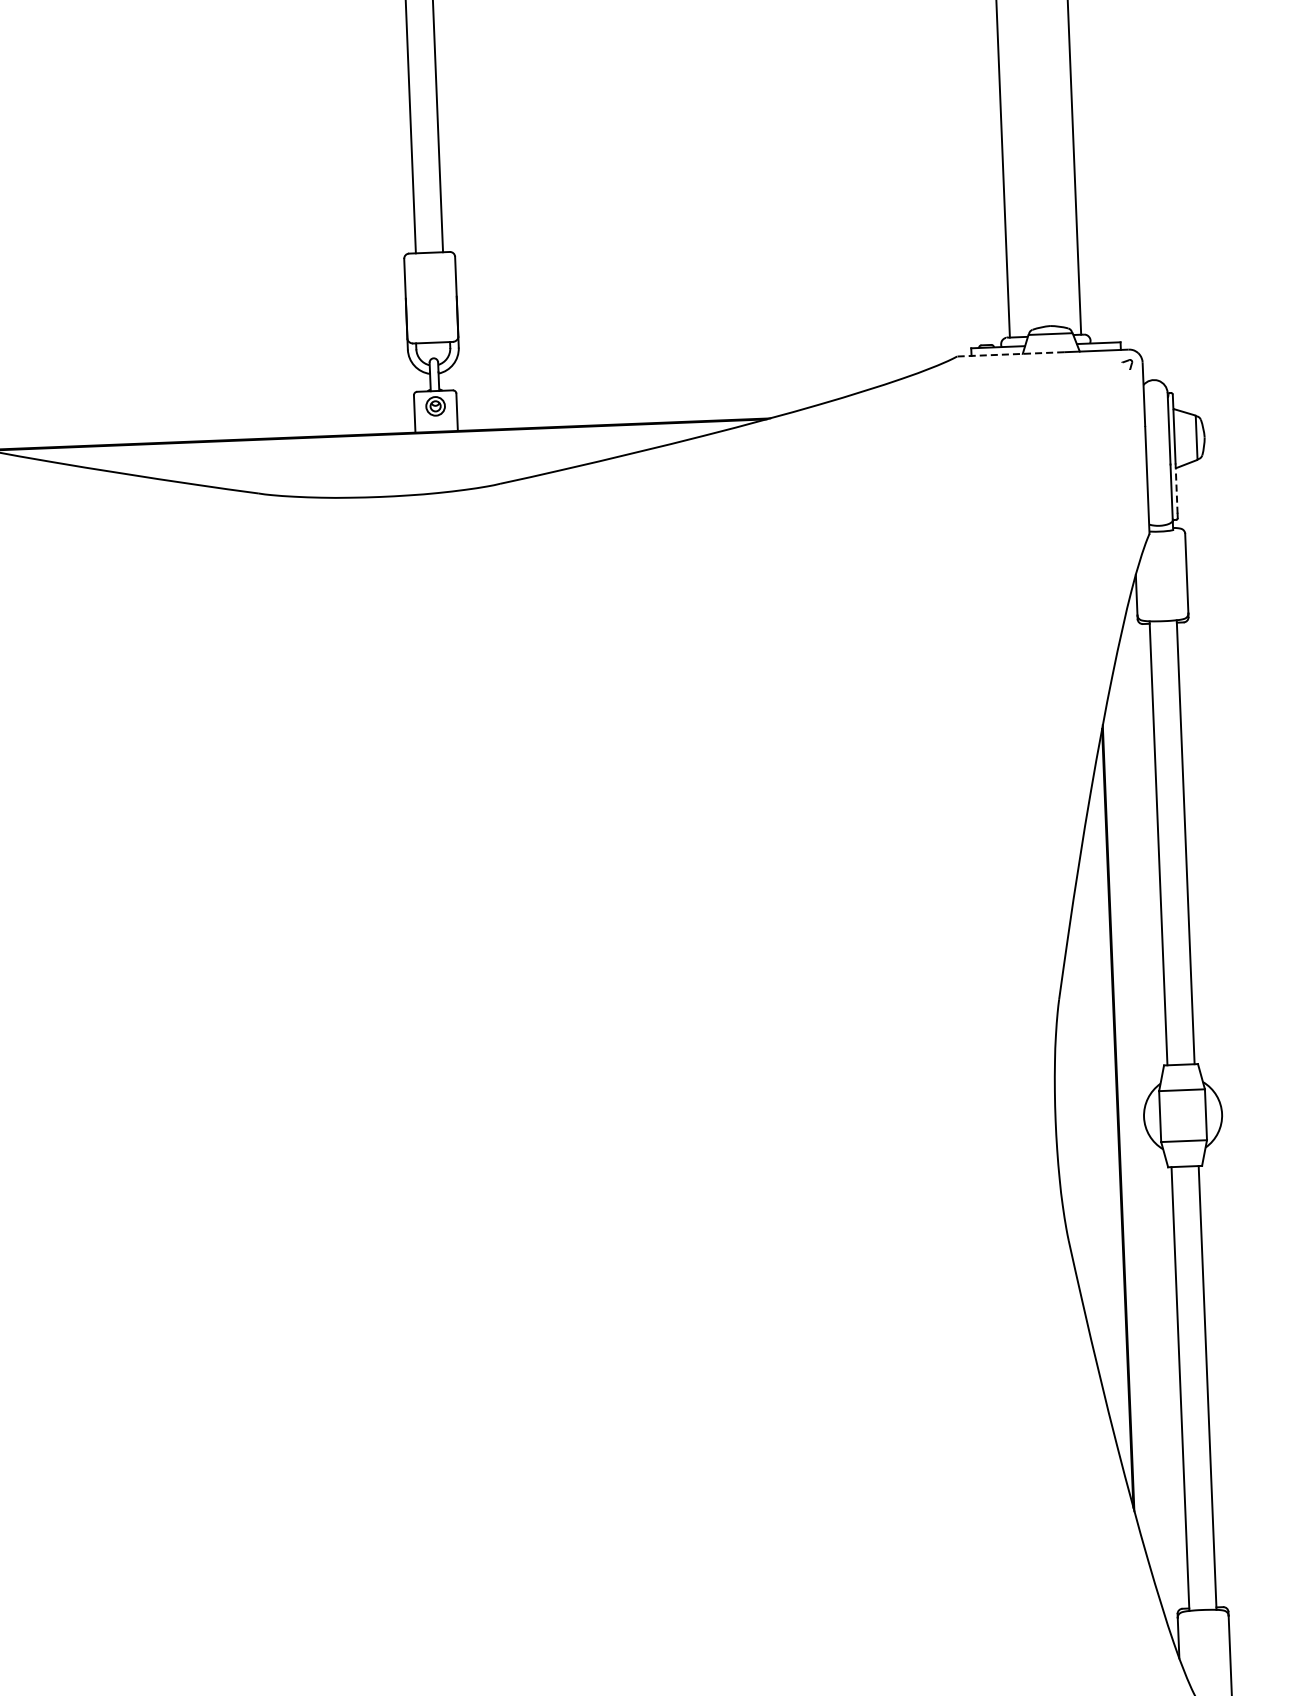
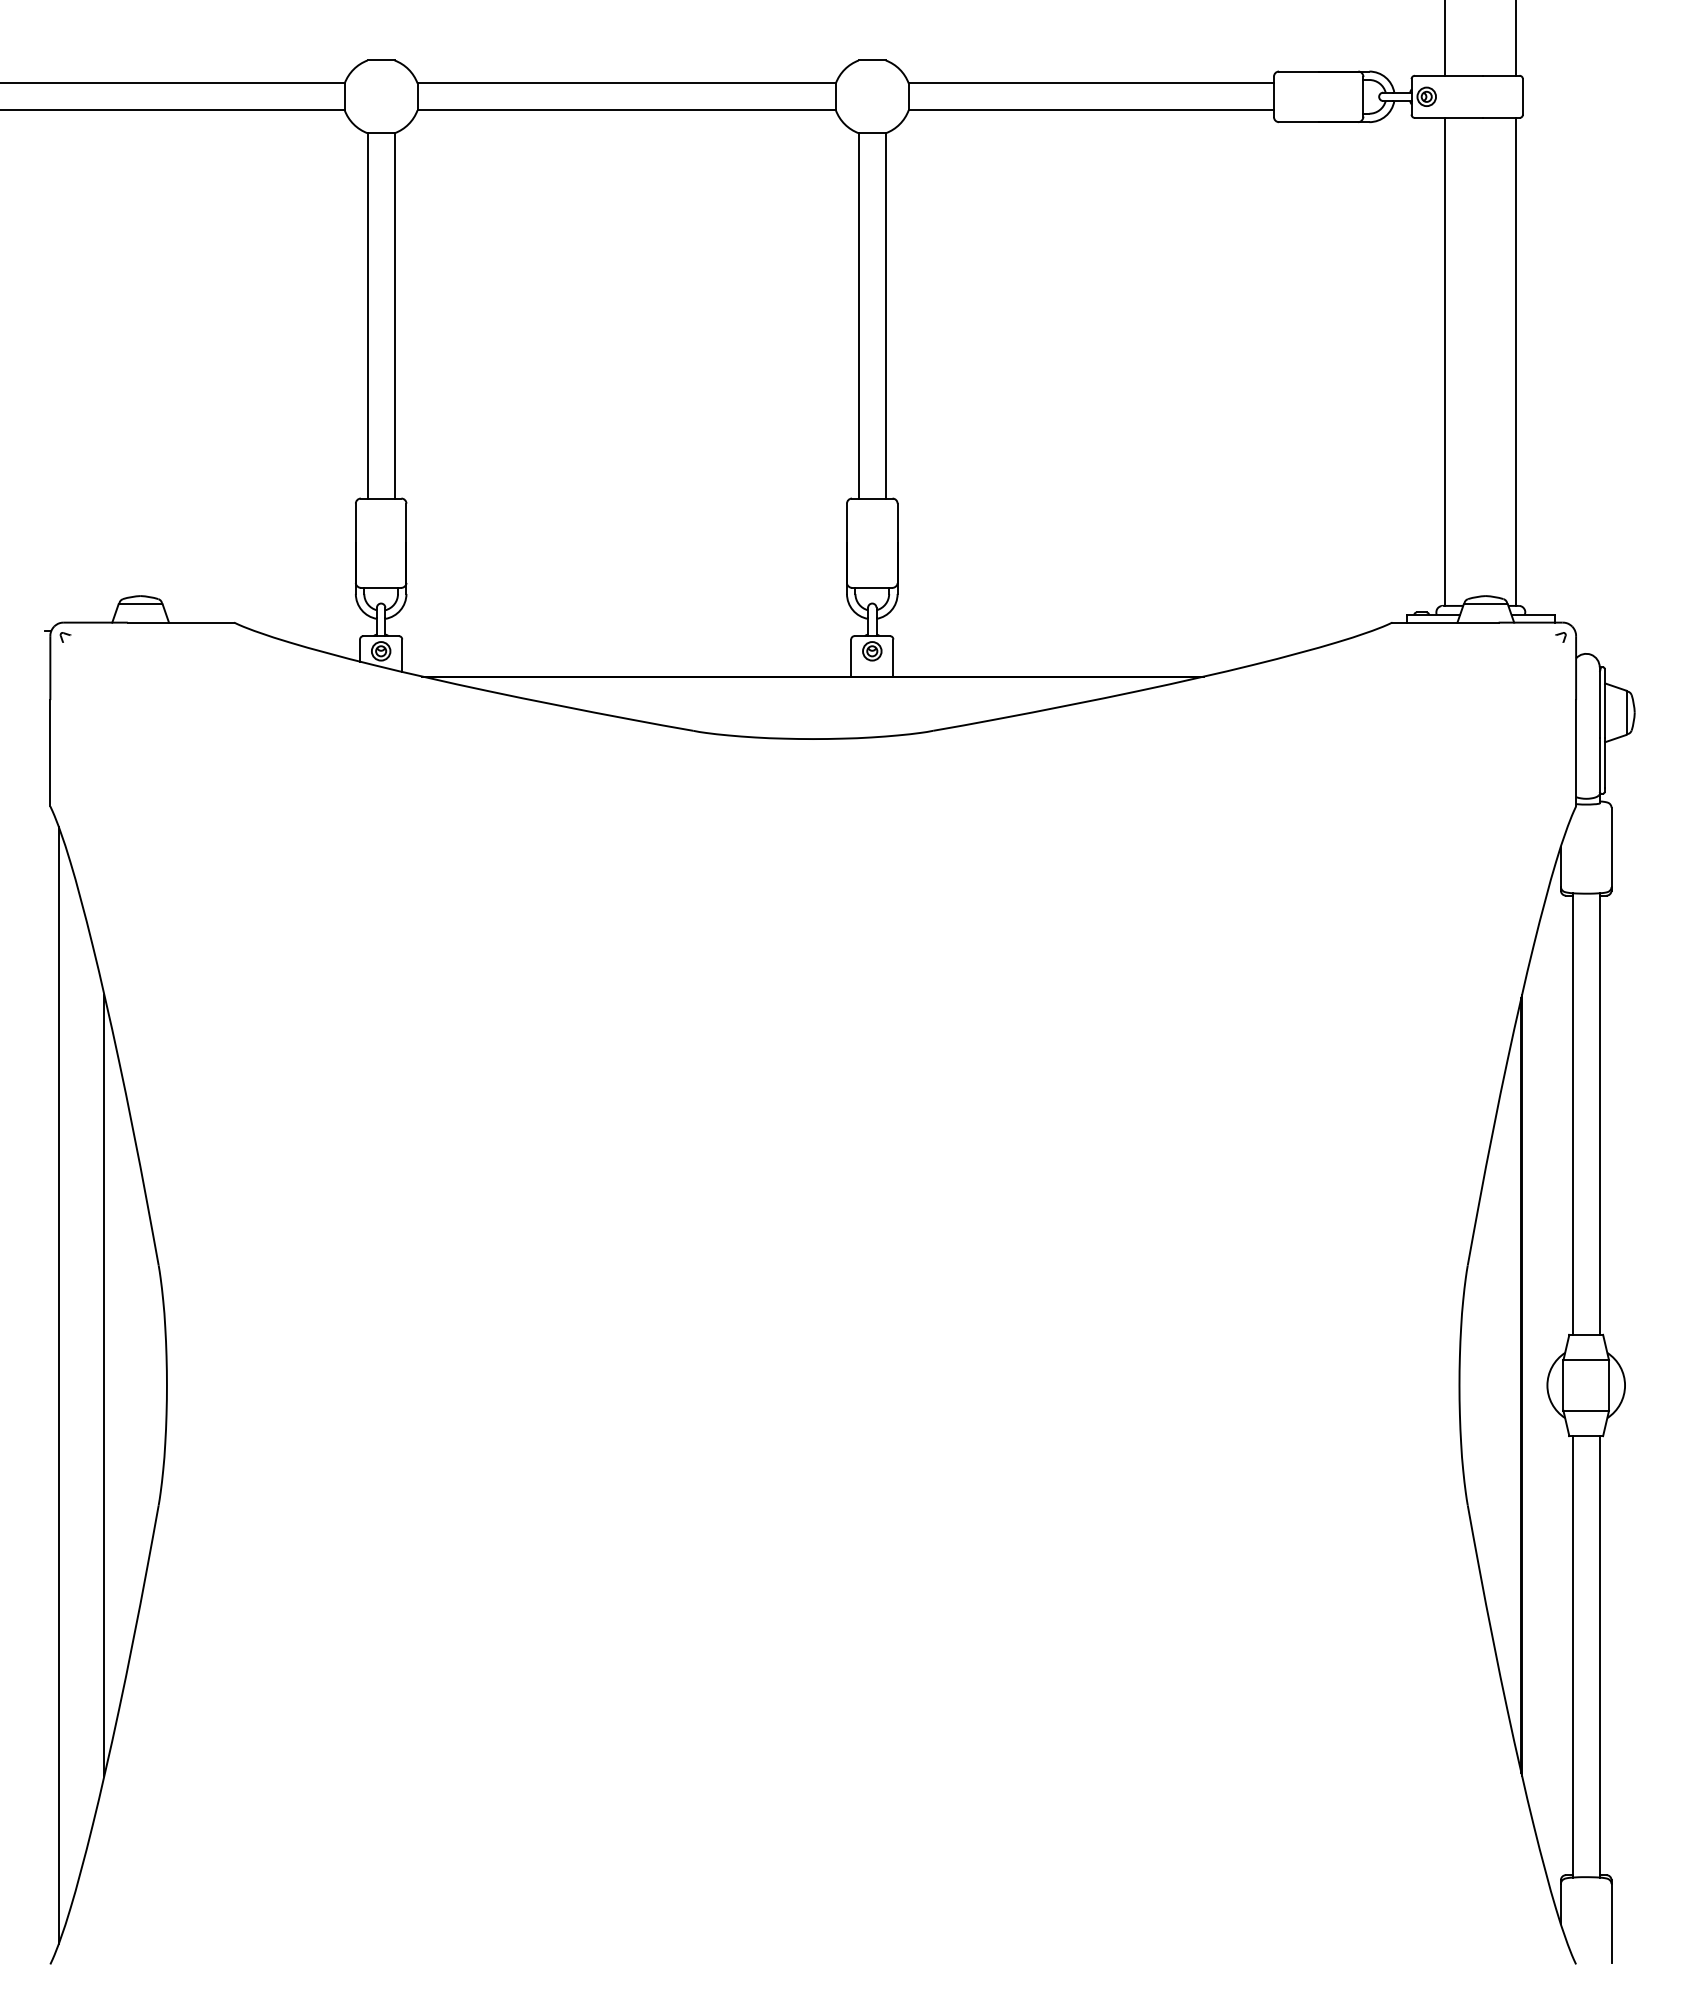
line: (1009, 354) -> (1444, 622), dashed -> solid
line: (1176, 488) -> (1604, 762), dashed -> solid

